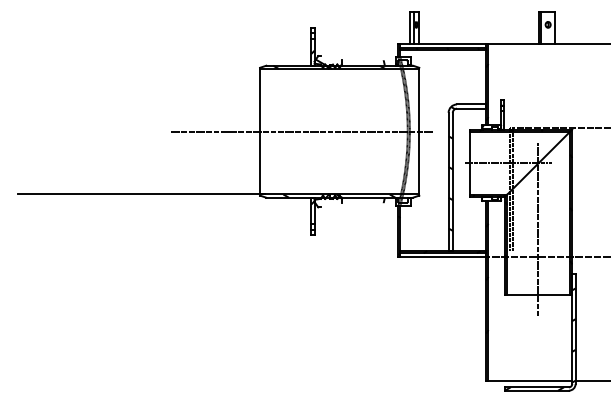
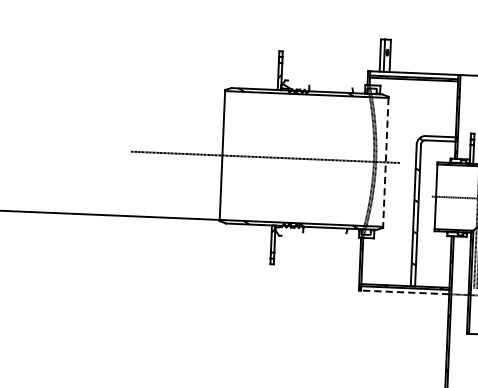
line: (419, 131) -> (386, 162), solid -> dashed
line: (443, 257) -> (405, 292), solid -> dashed

